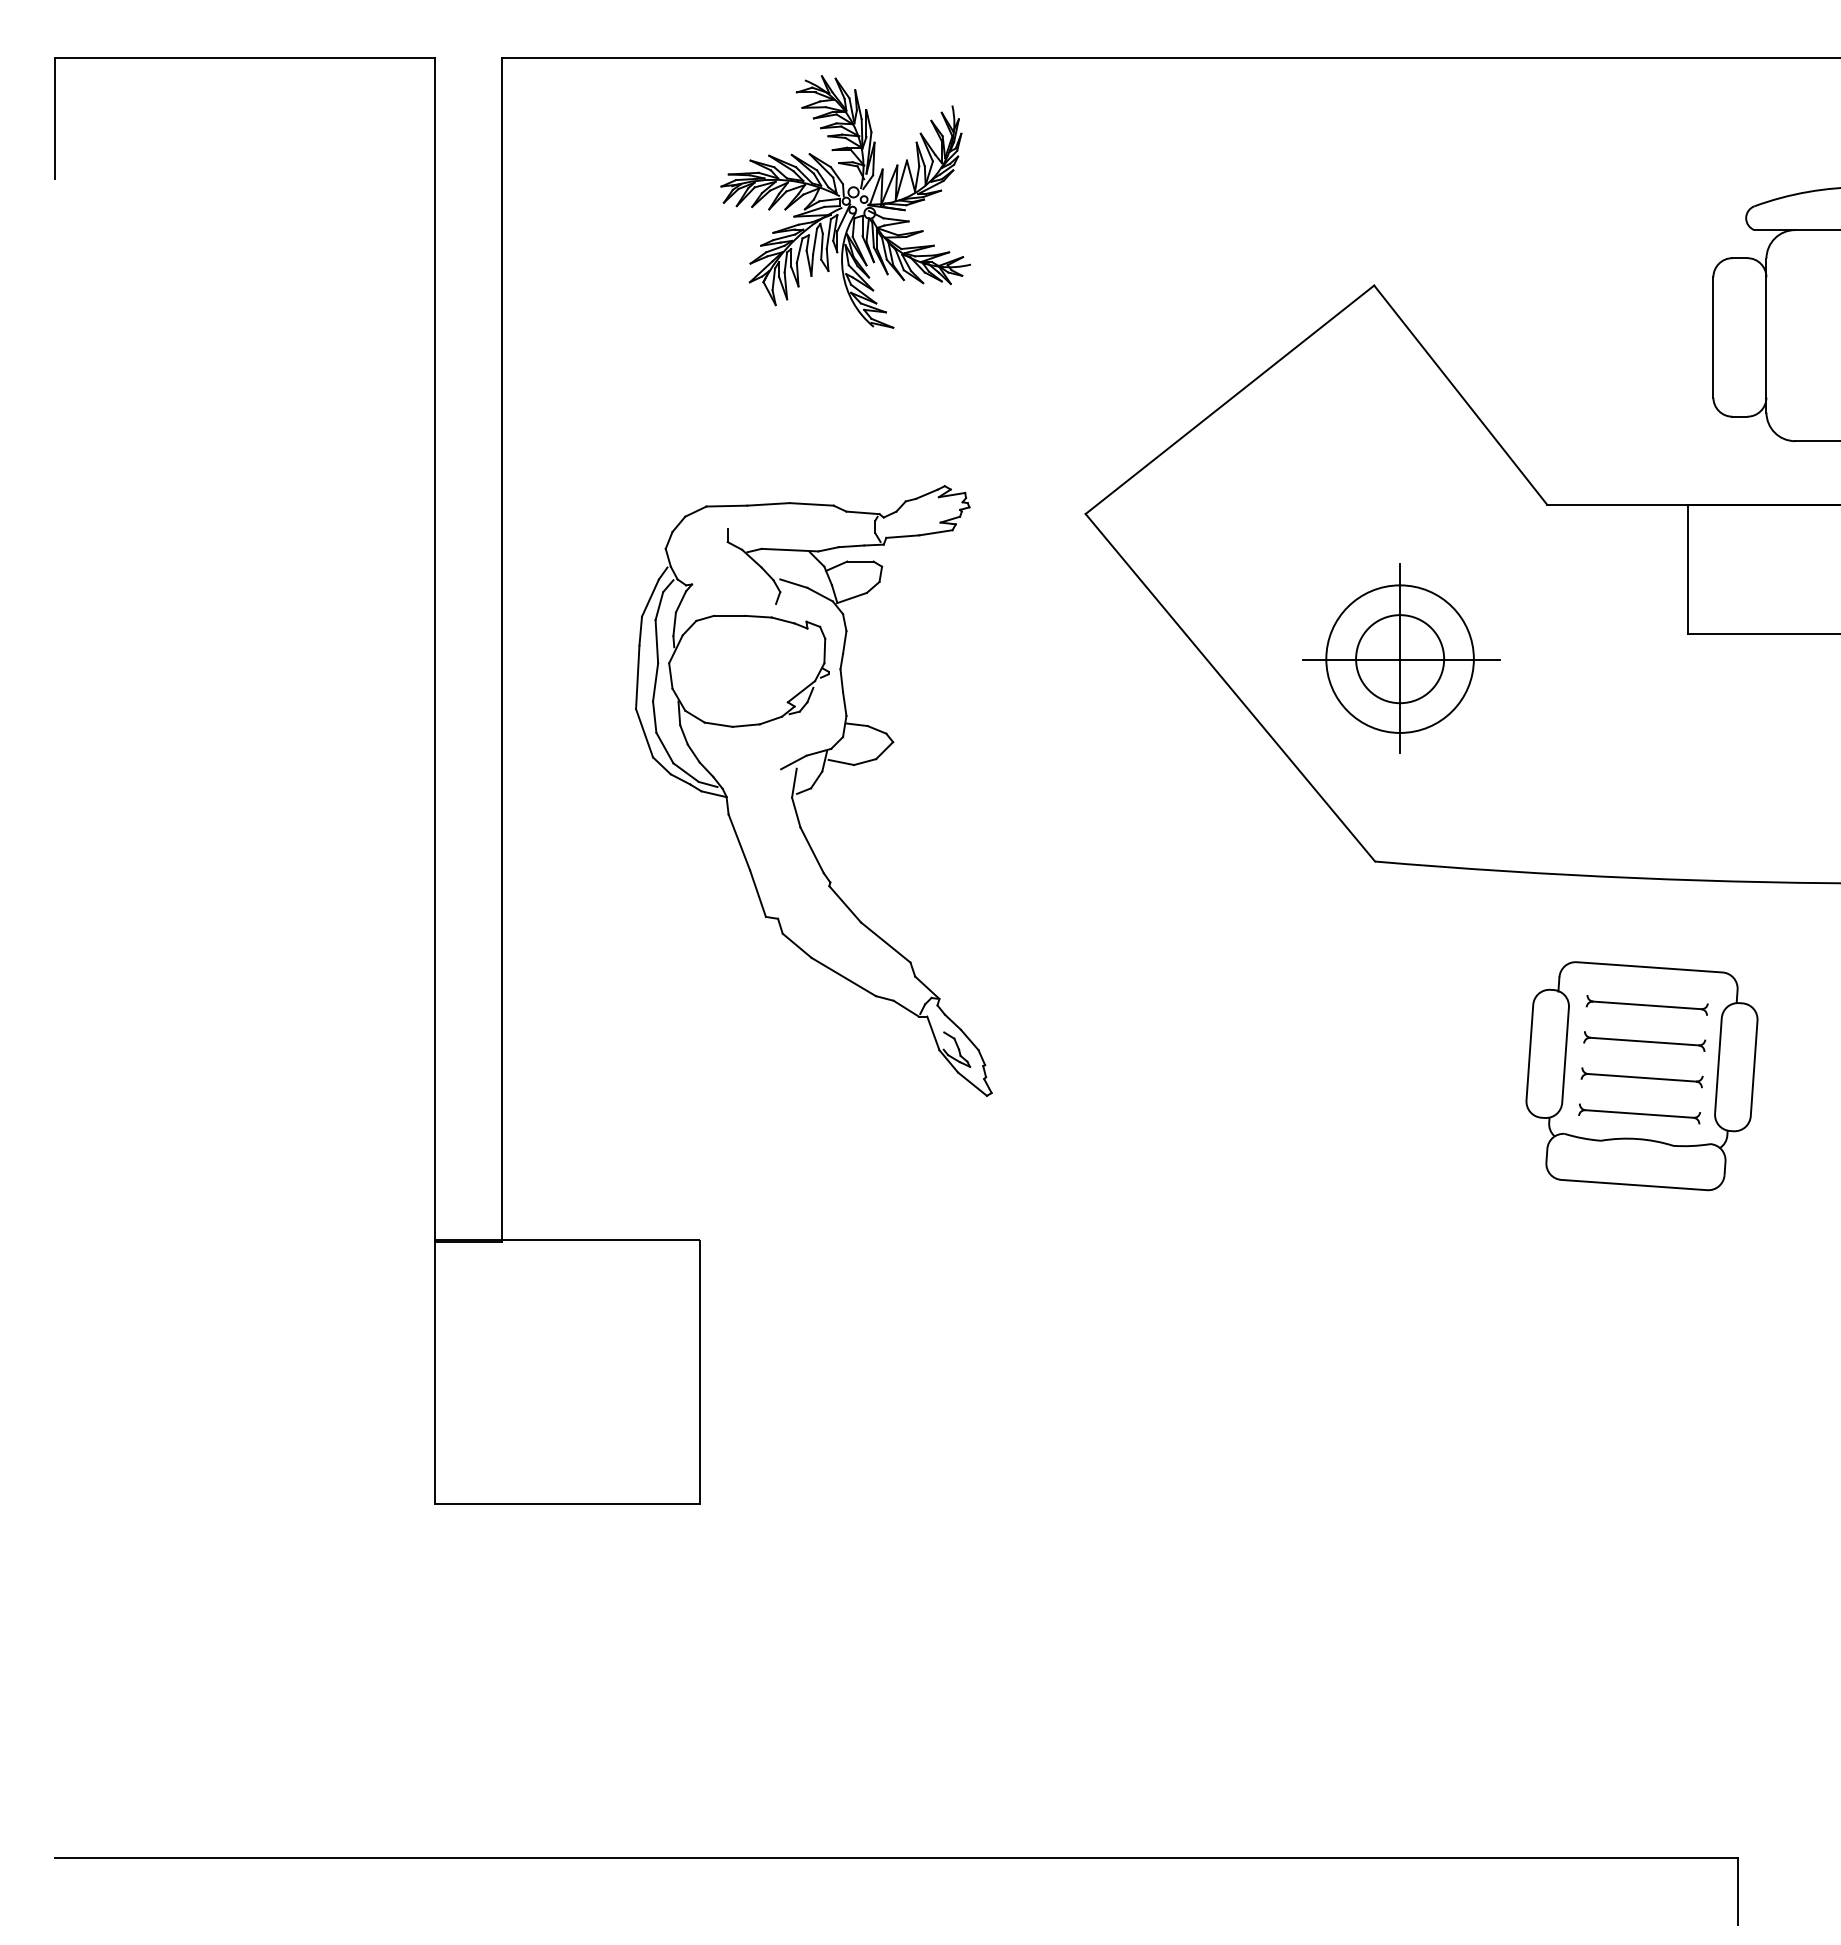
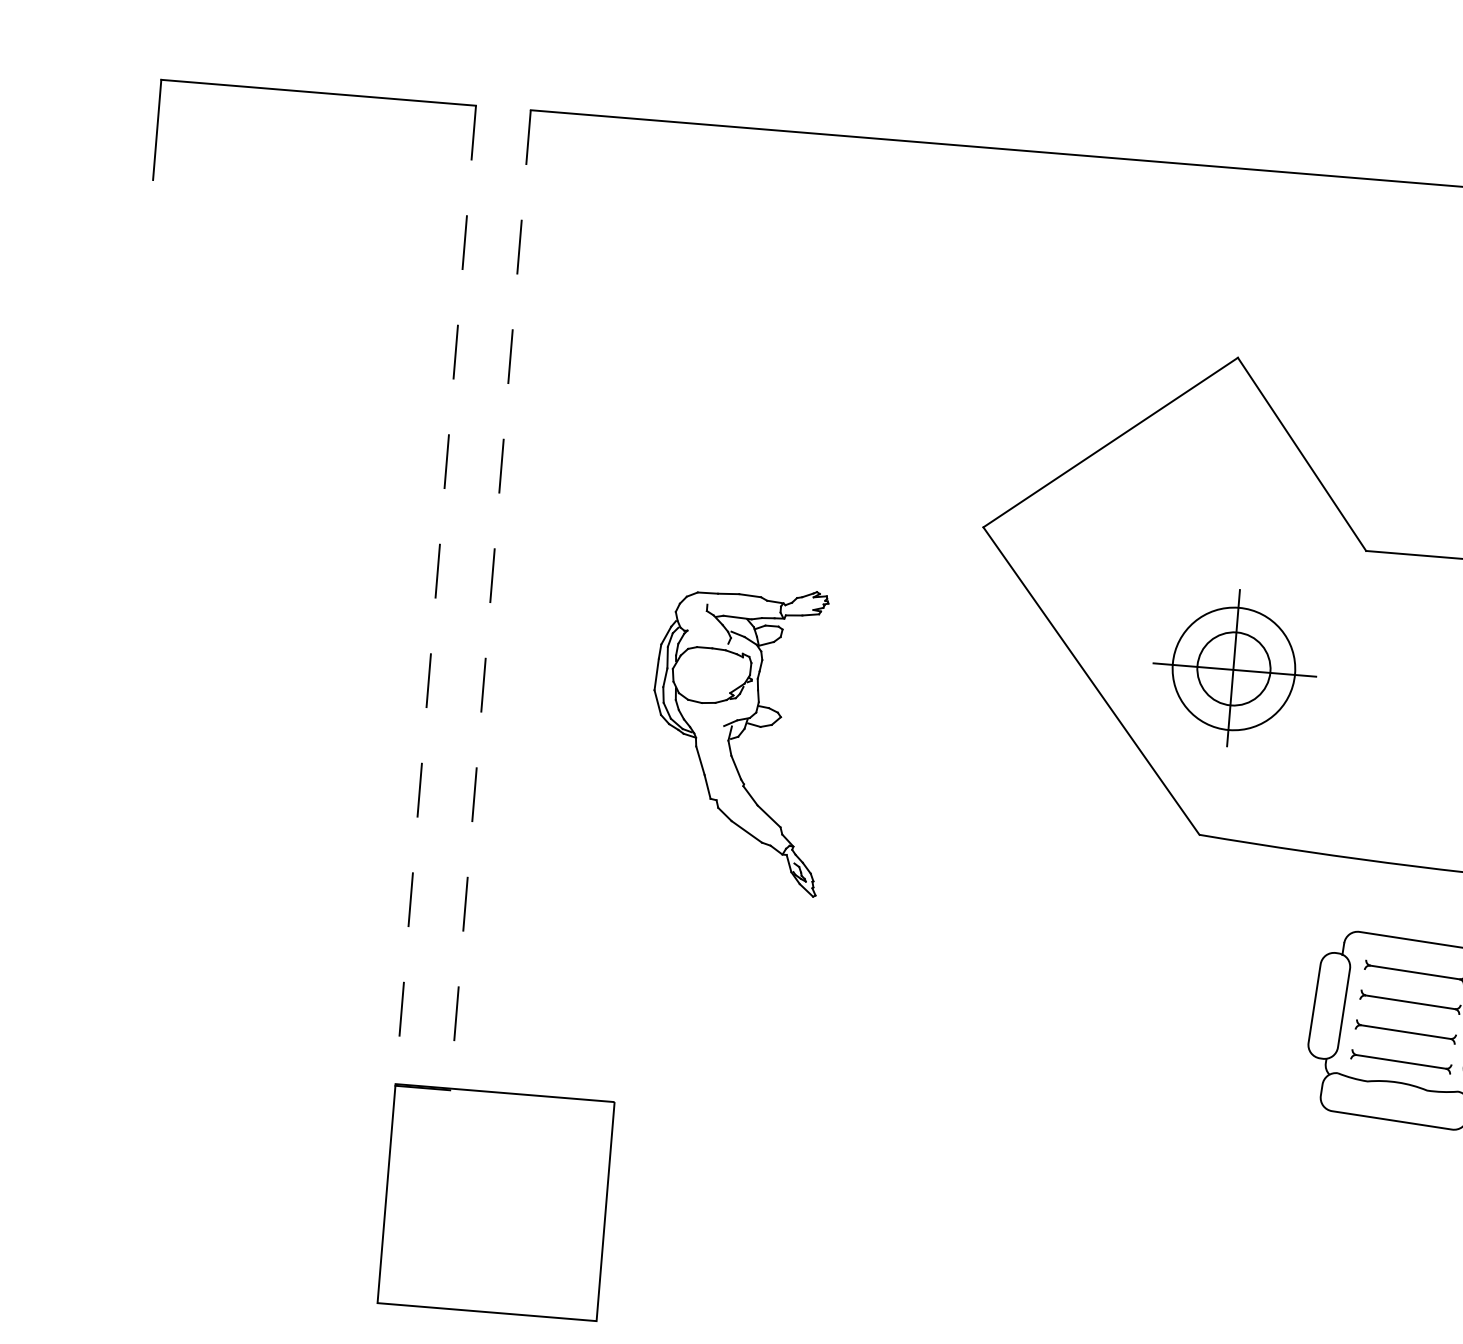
part: (845, 201) -> (805, 252), removed
line: (435, 650) -> (435, 596), solid -> dashed
line: (501, 650) -> (490, 600), solid -> dashed
part: (813, 790) -> (739, 737), size x0.6

